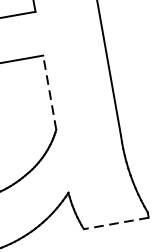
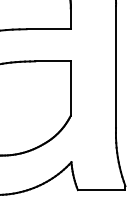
line: (49, 92) -> (70, 88), dashed -> solid
line: (116, 224) -> (101, 190), dashed -> solid

